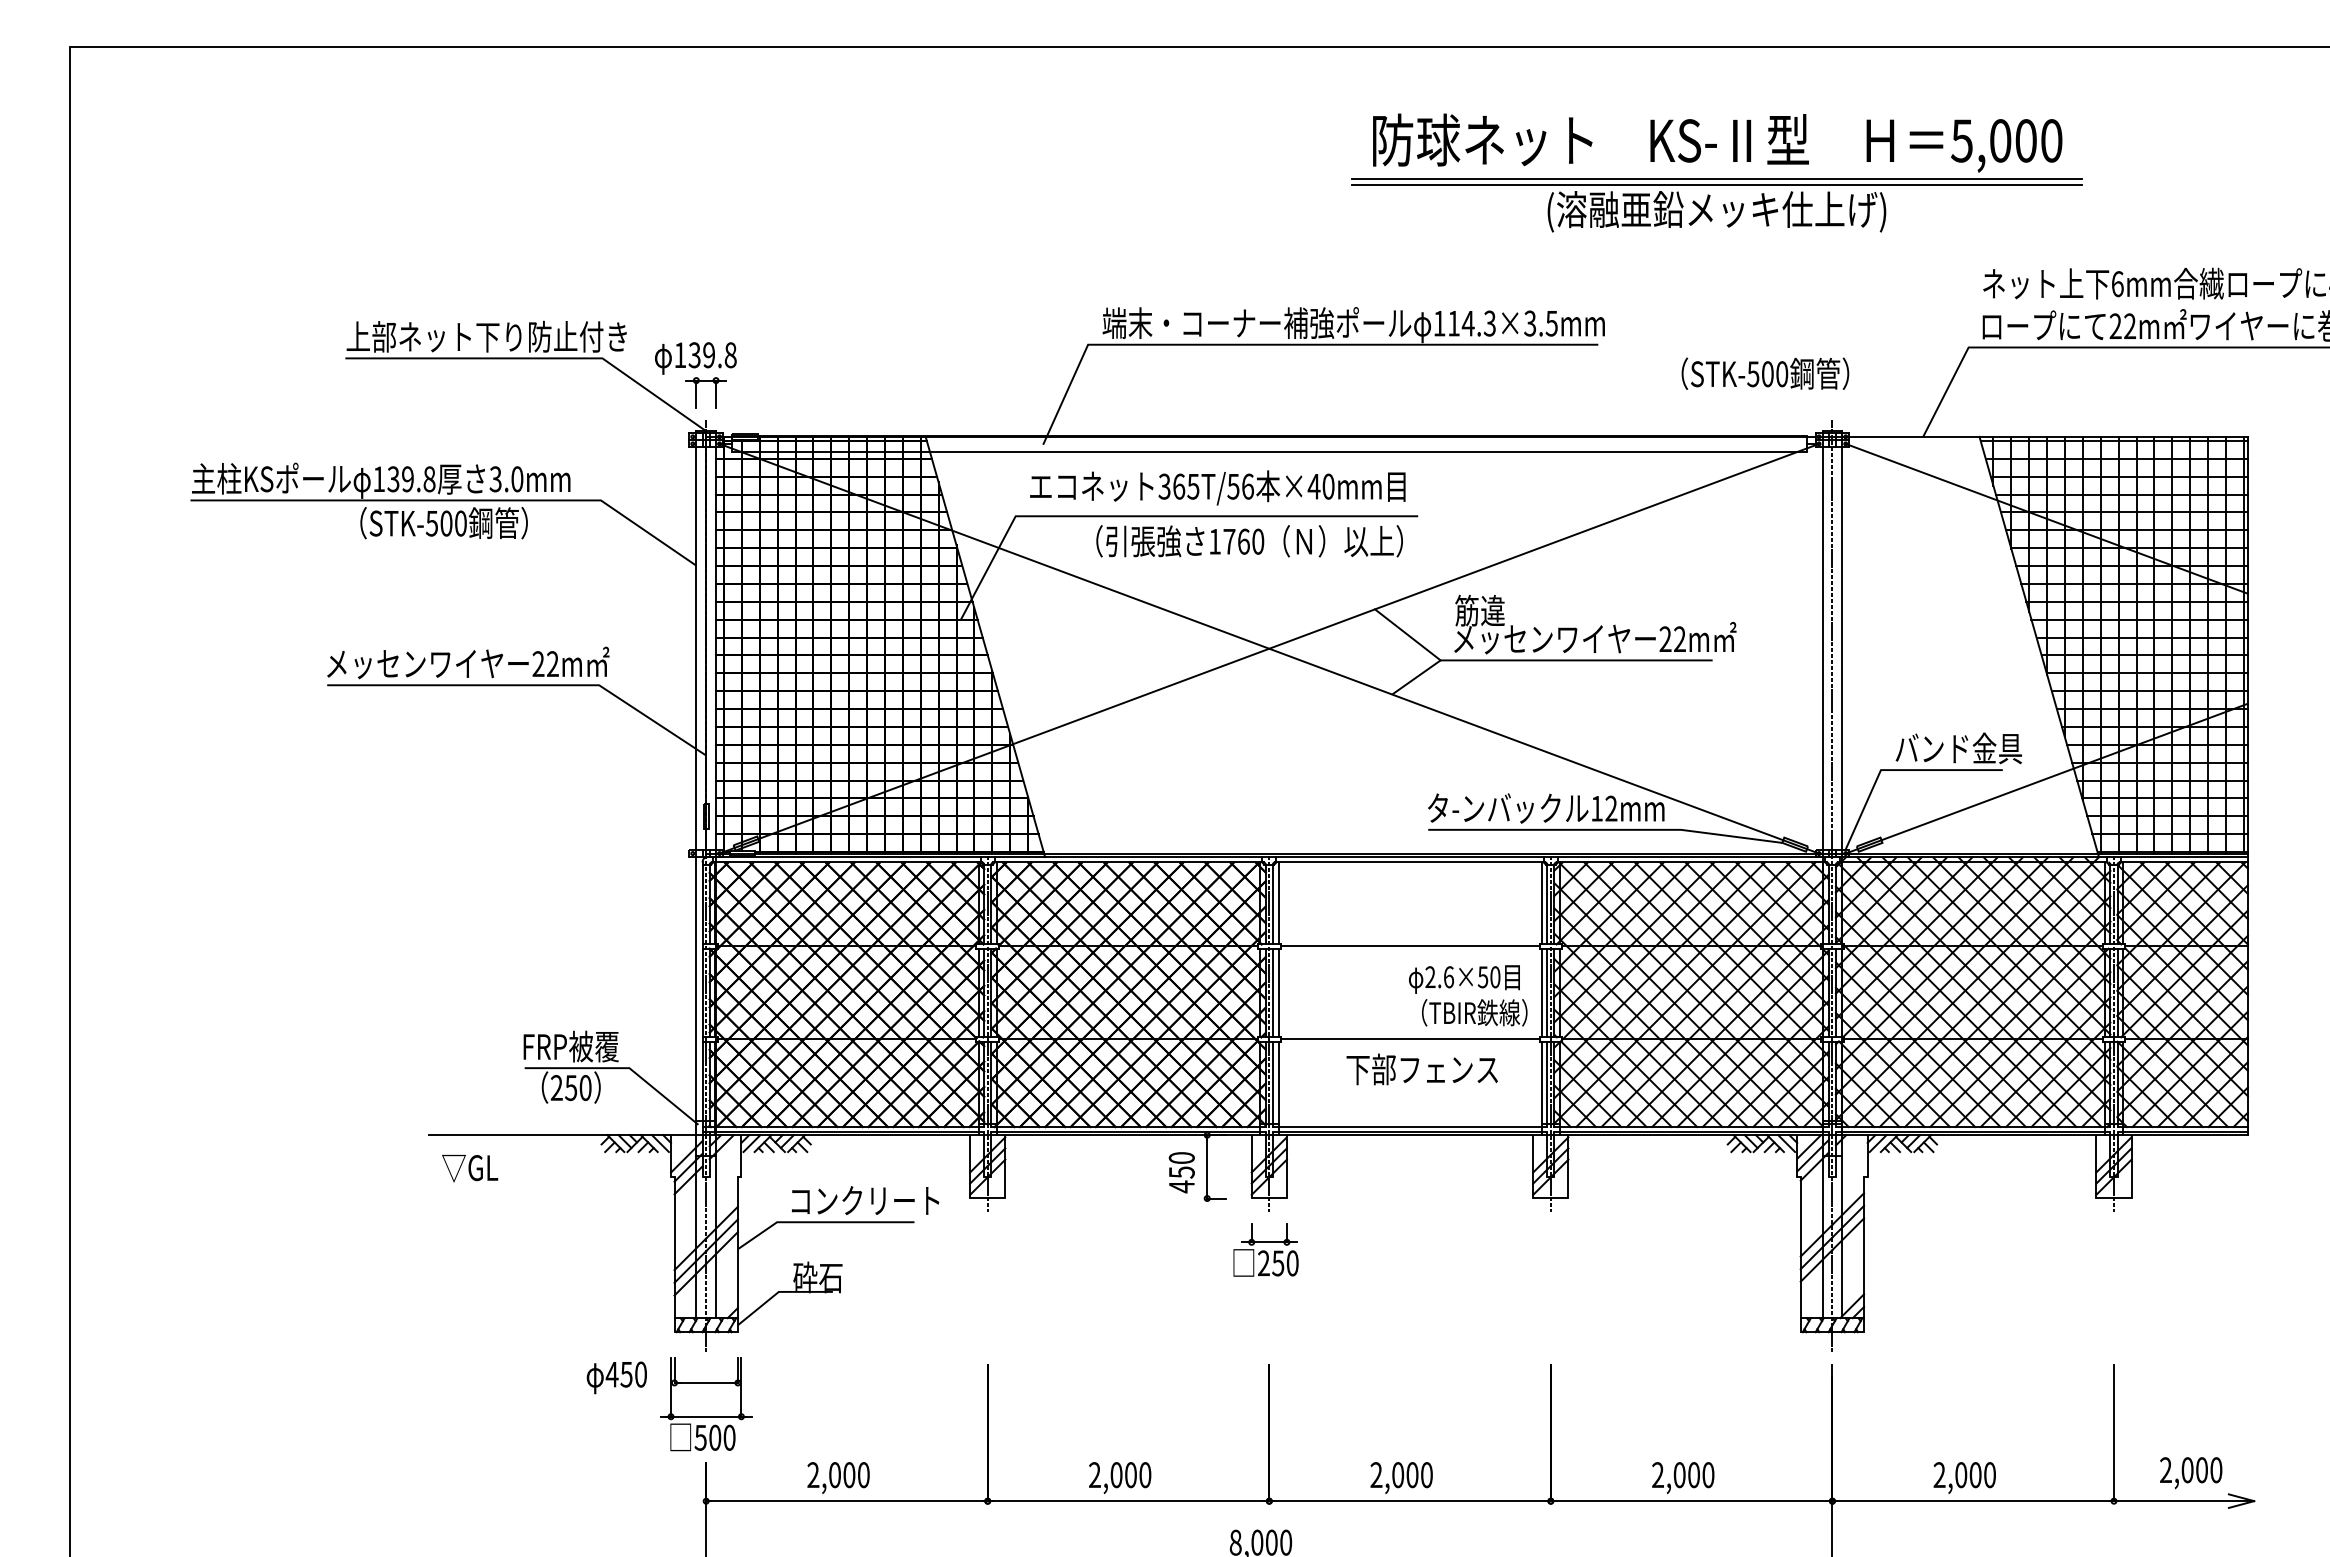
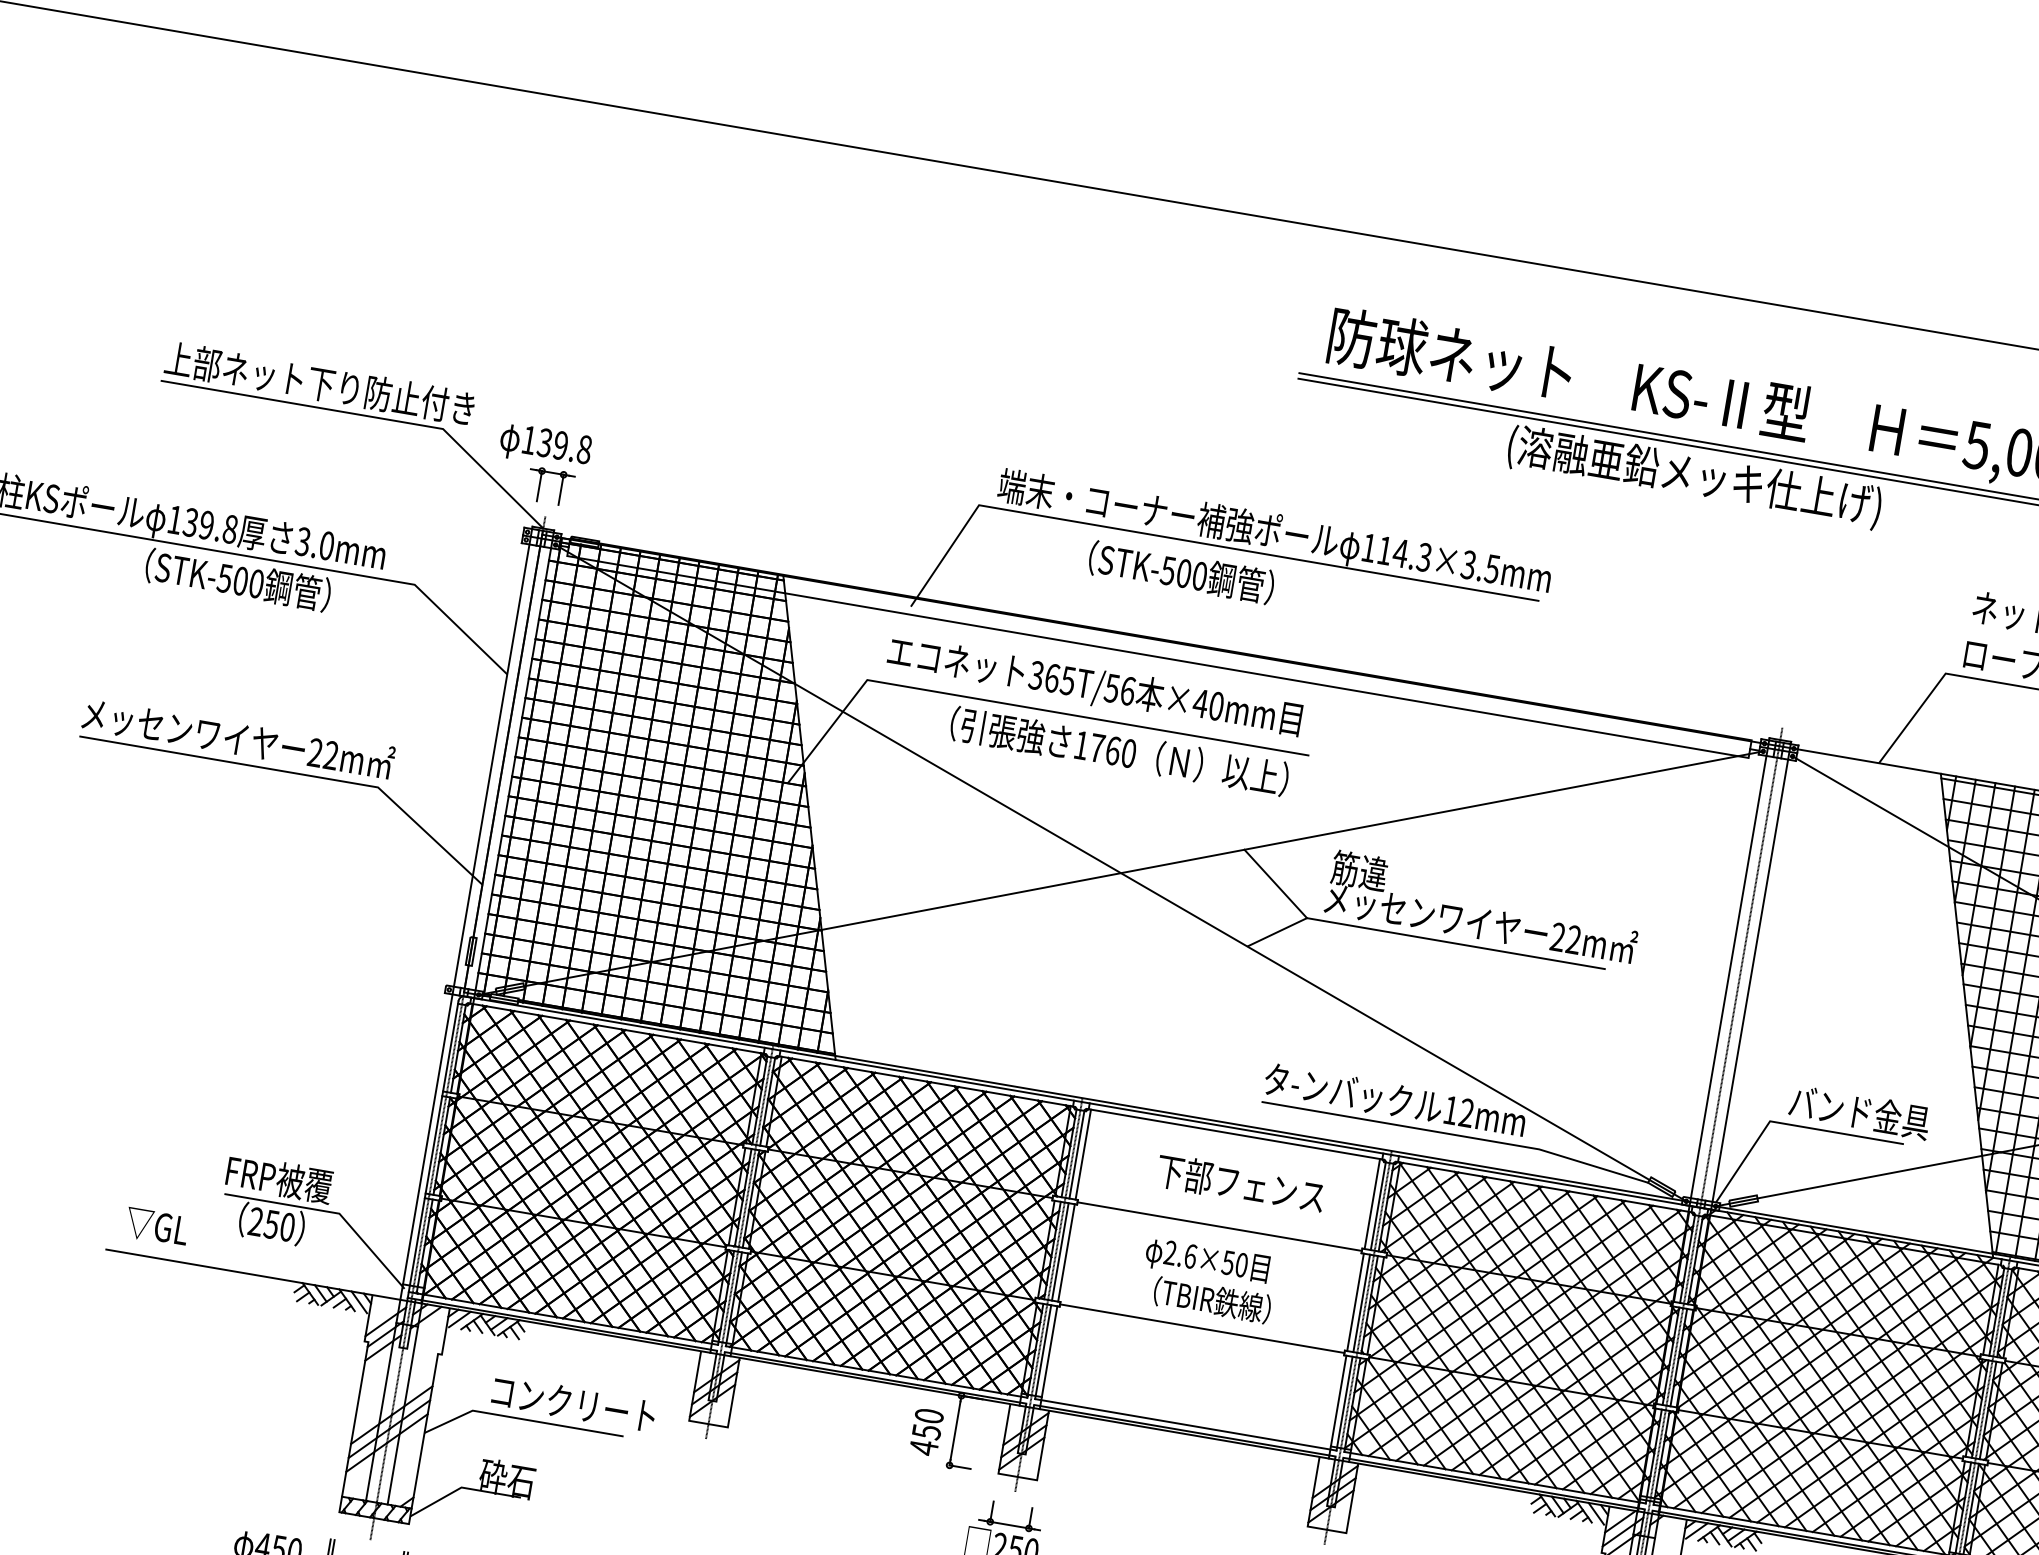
text: (1765, 373) -> (1181, 572), moved
text: (1468, 995) -> (1208, 1280), moved
text: (1421, 1069) -> (1239, 1183), moved
text: (470, 1168) -> (157, 1227), moved

